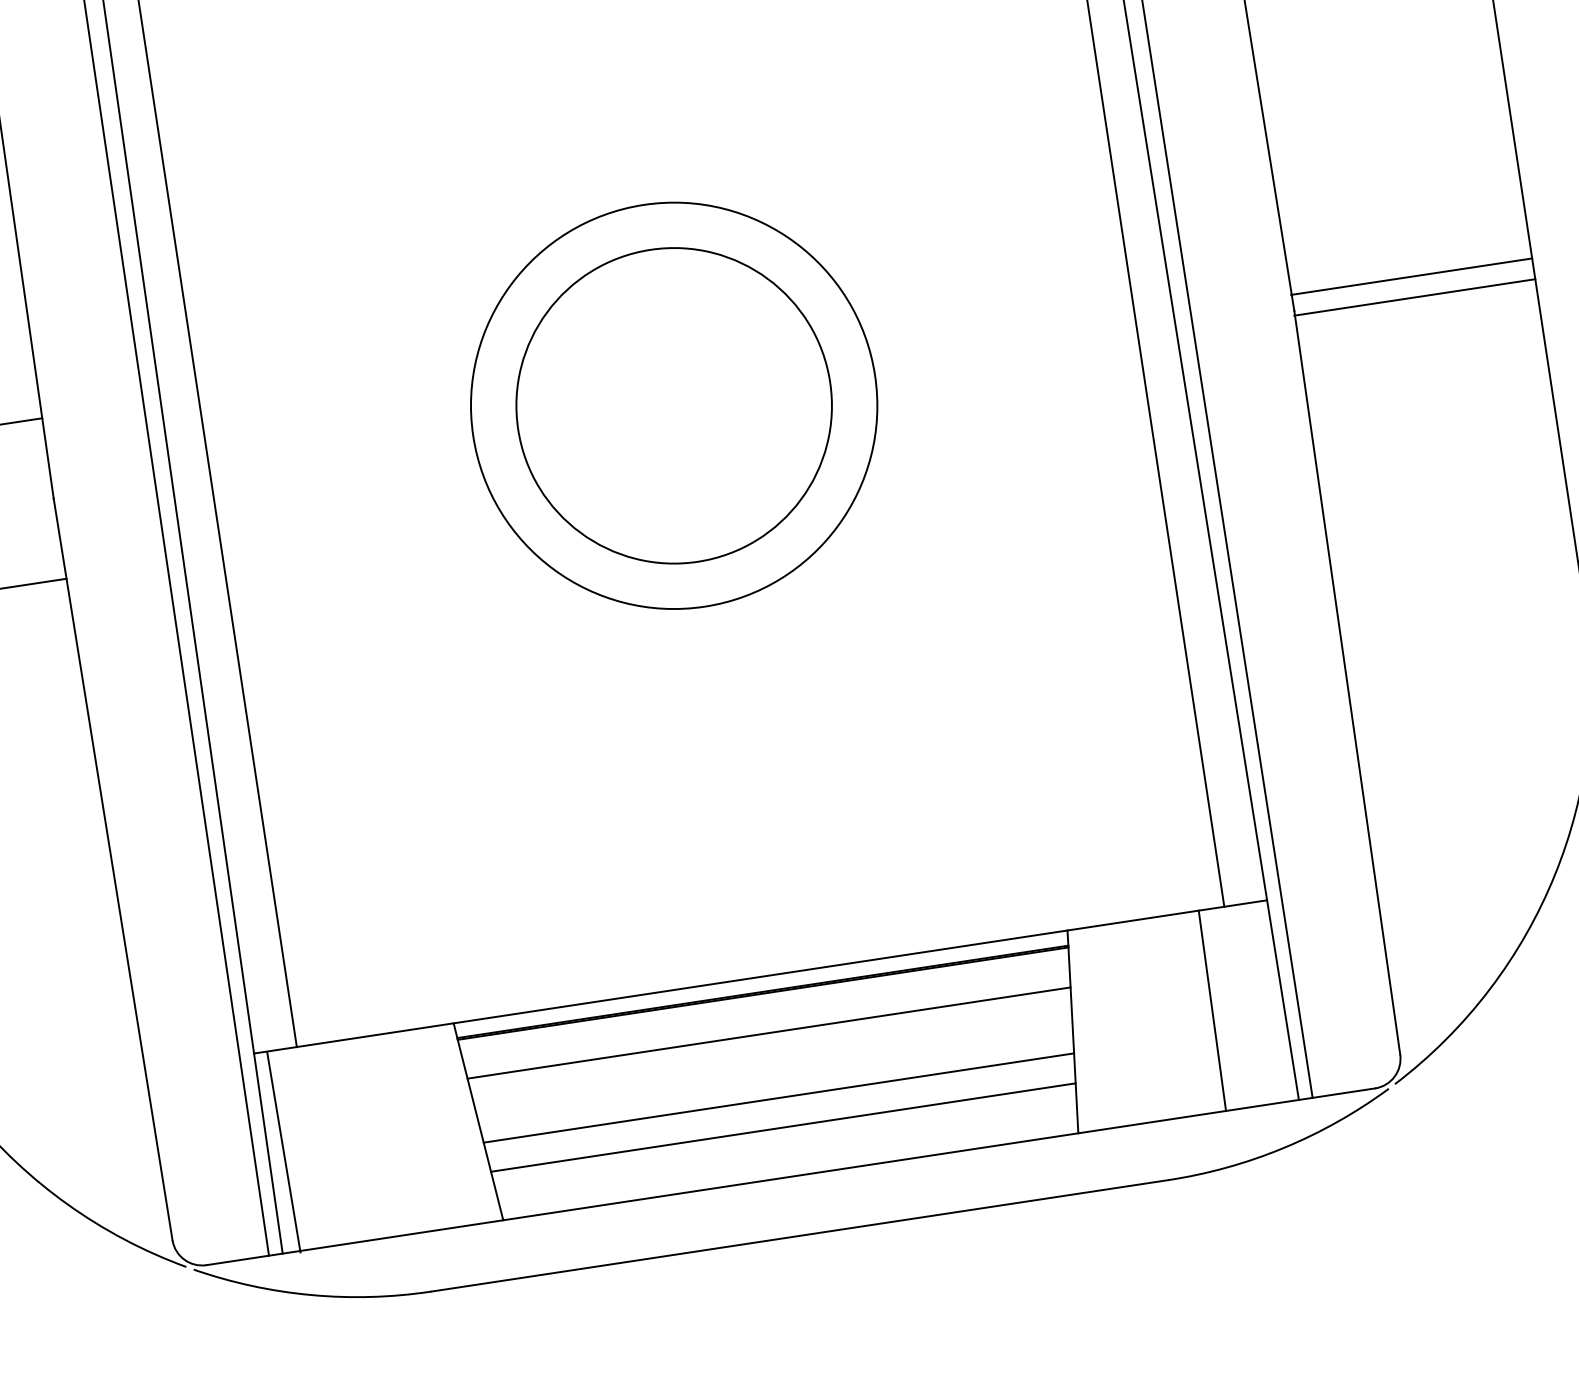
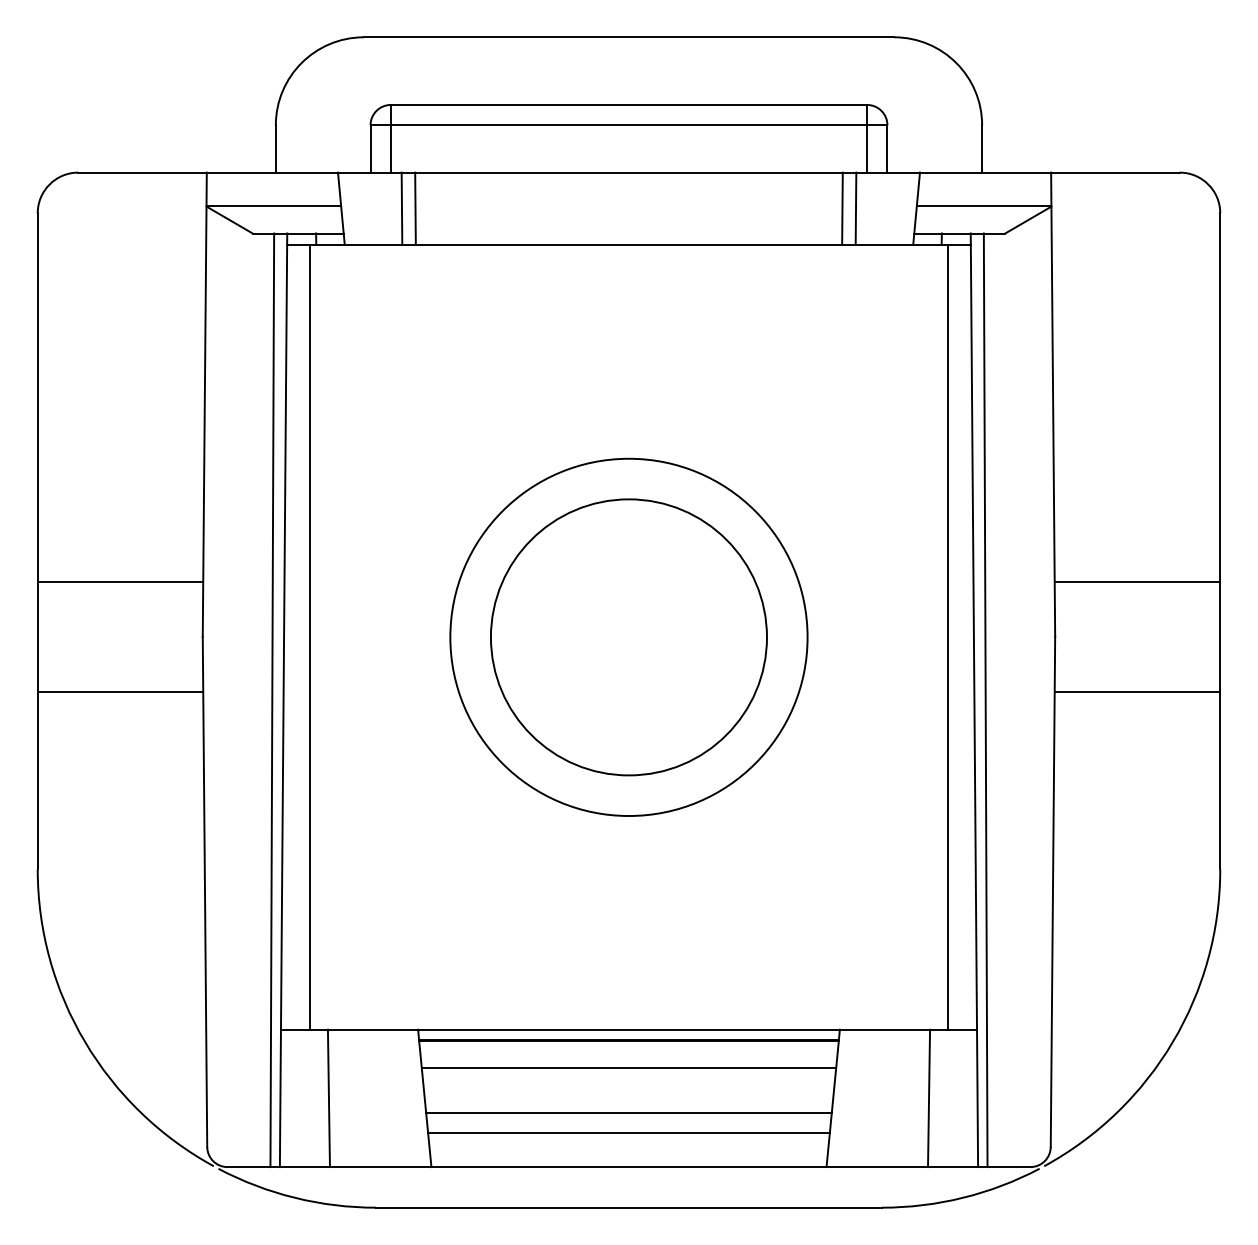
line: (1411, 276) -> (1137, 581), moved
line: (1414, 296) -> (1137, 691), moved
circle: (673, 406) -> (628, 637), size x1.67
line: (283, 1152) -> (328, 1098), moved

